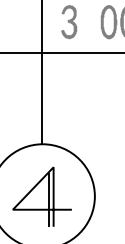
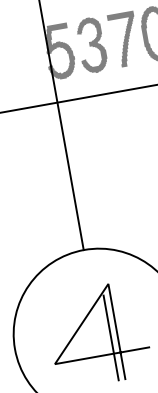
fill: (89, 21) -> (124, 38), added
fill: (48, 22) -> (58, 51), added

